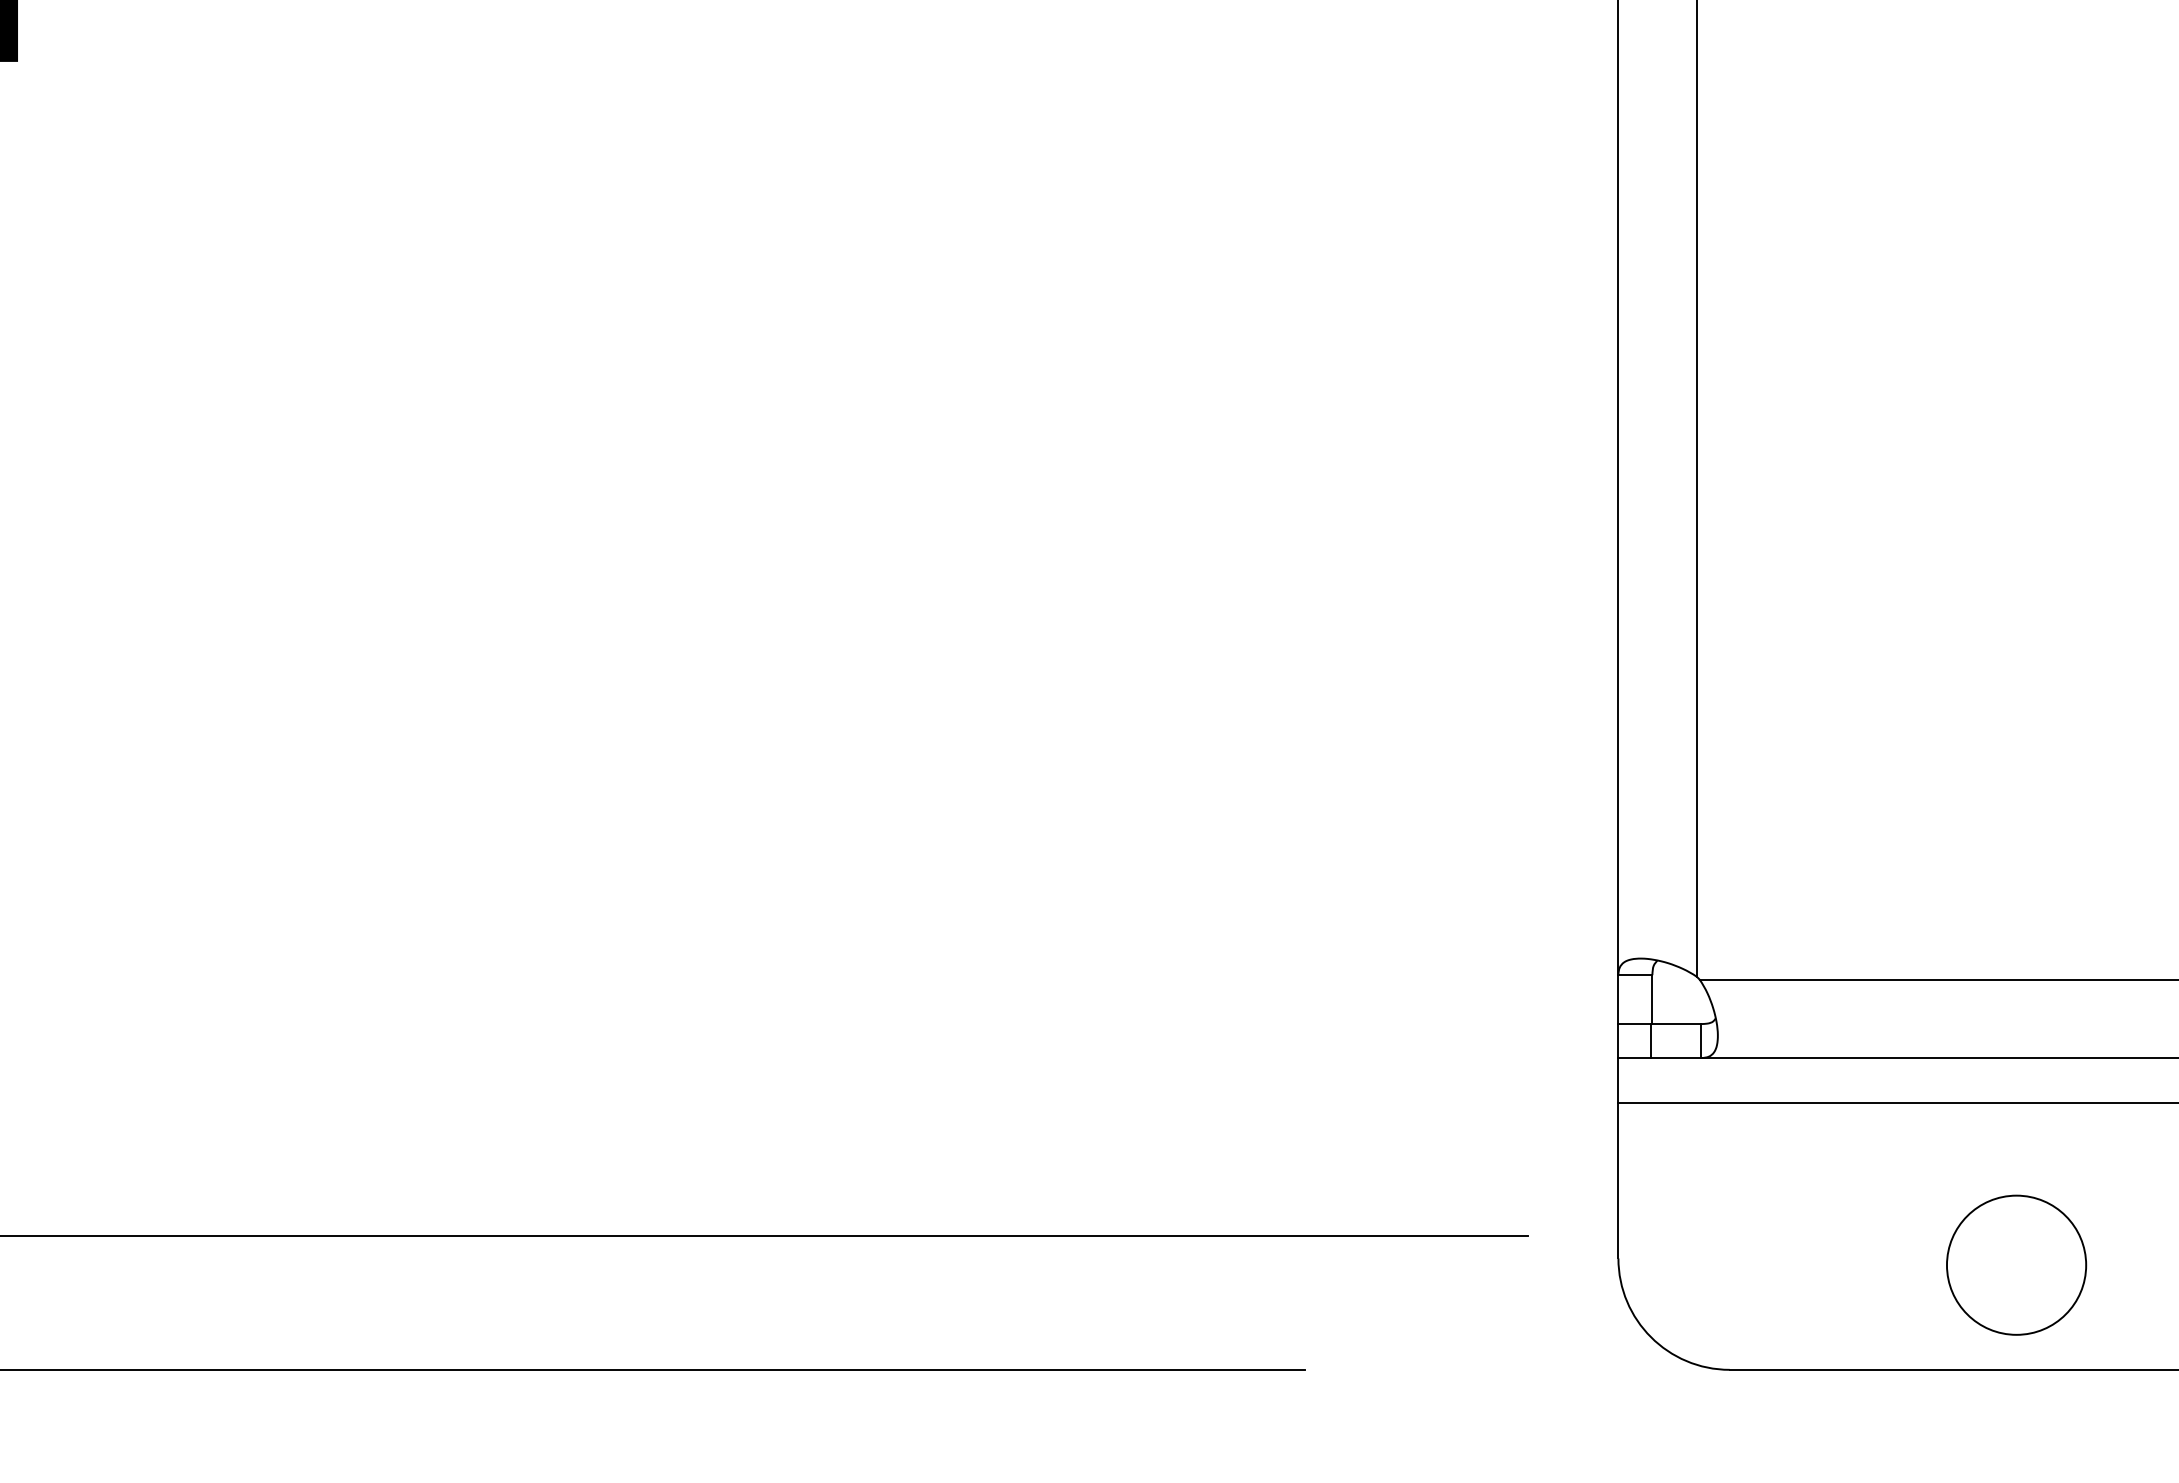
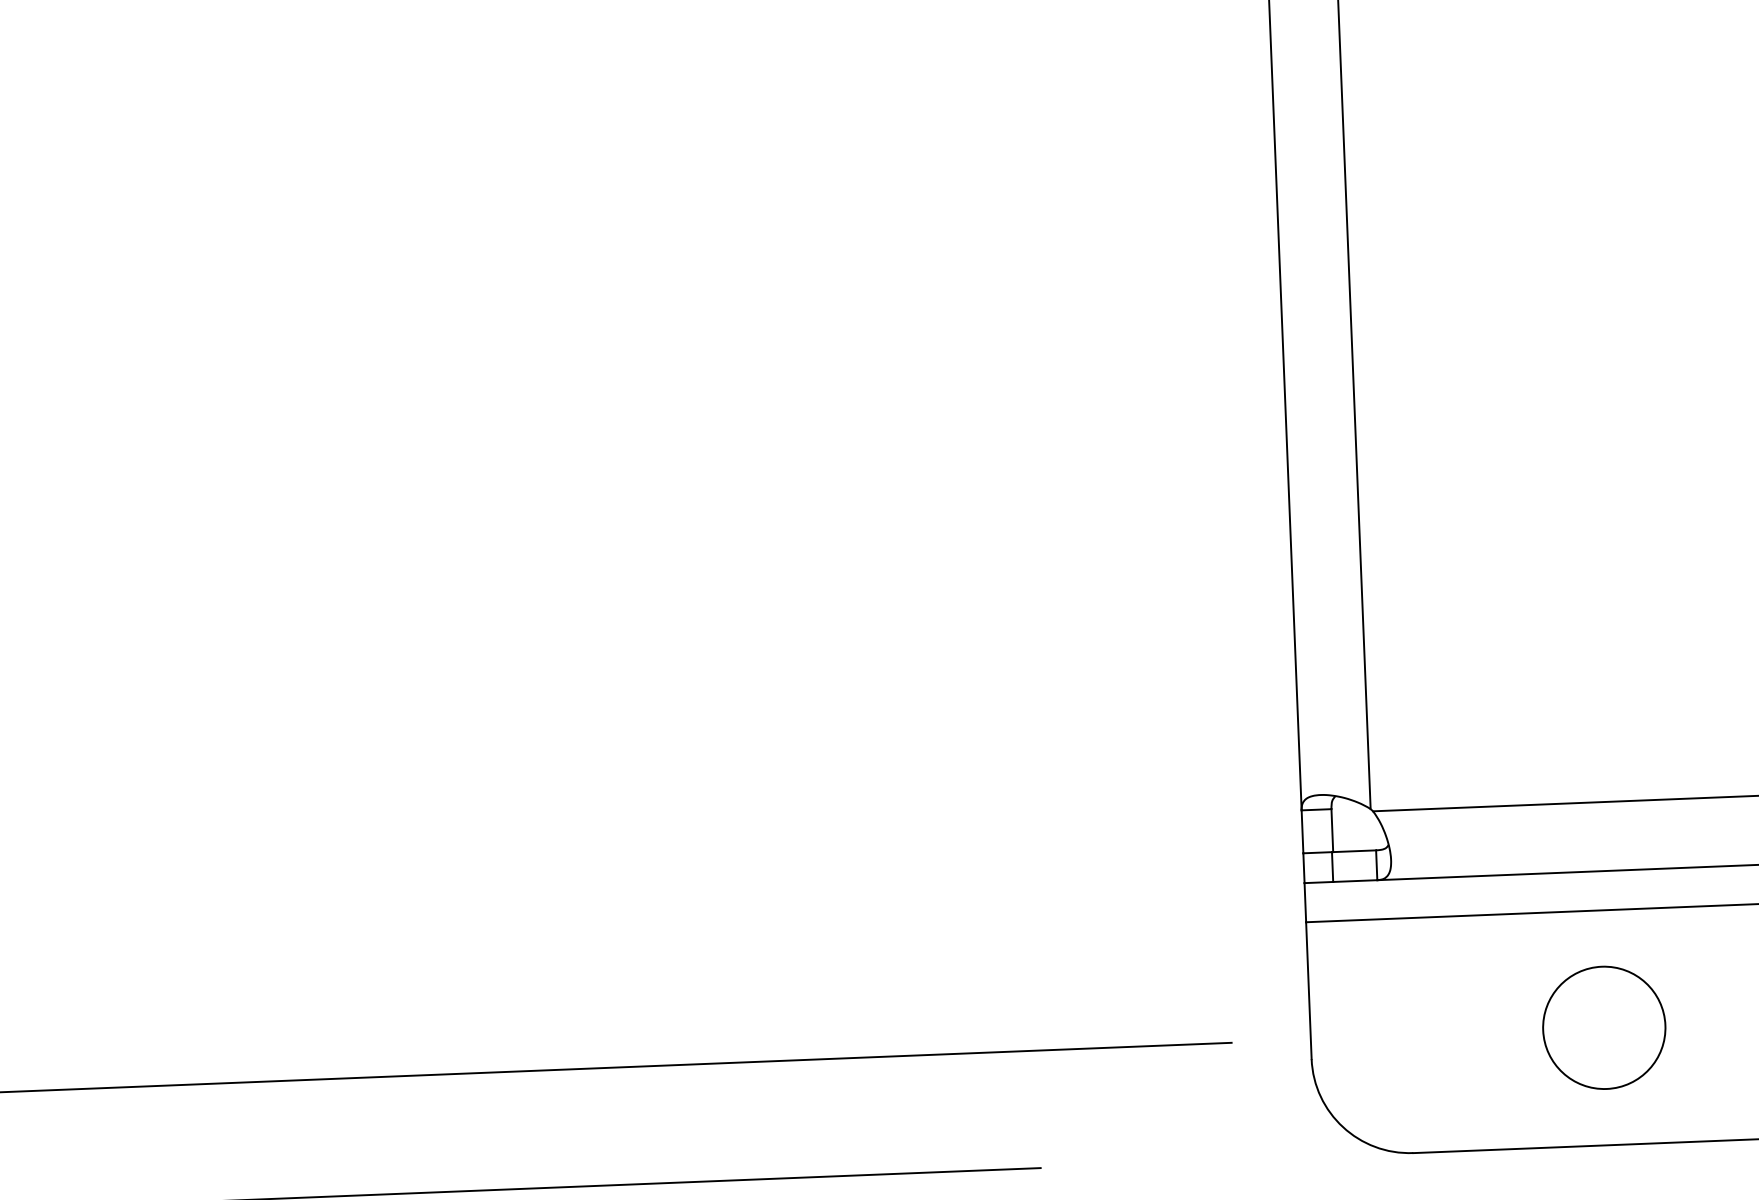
circle: (2016, 1264) -> (1604, 1027), moved

